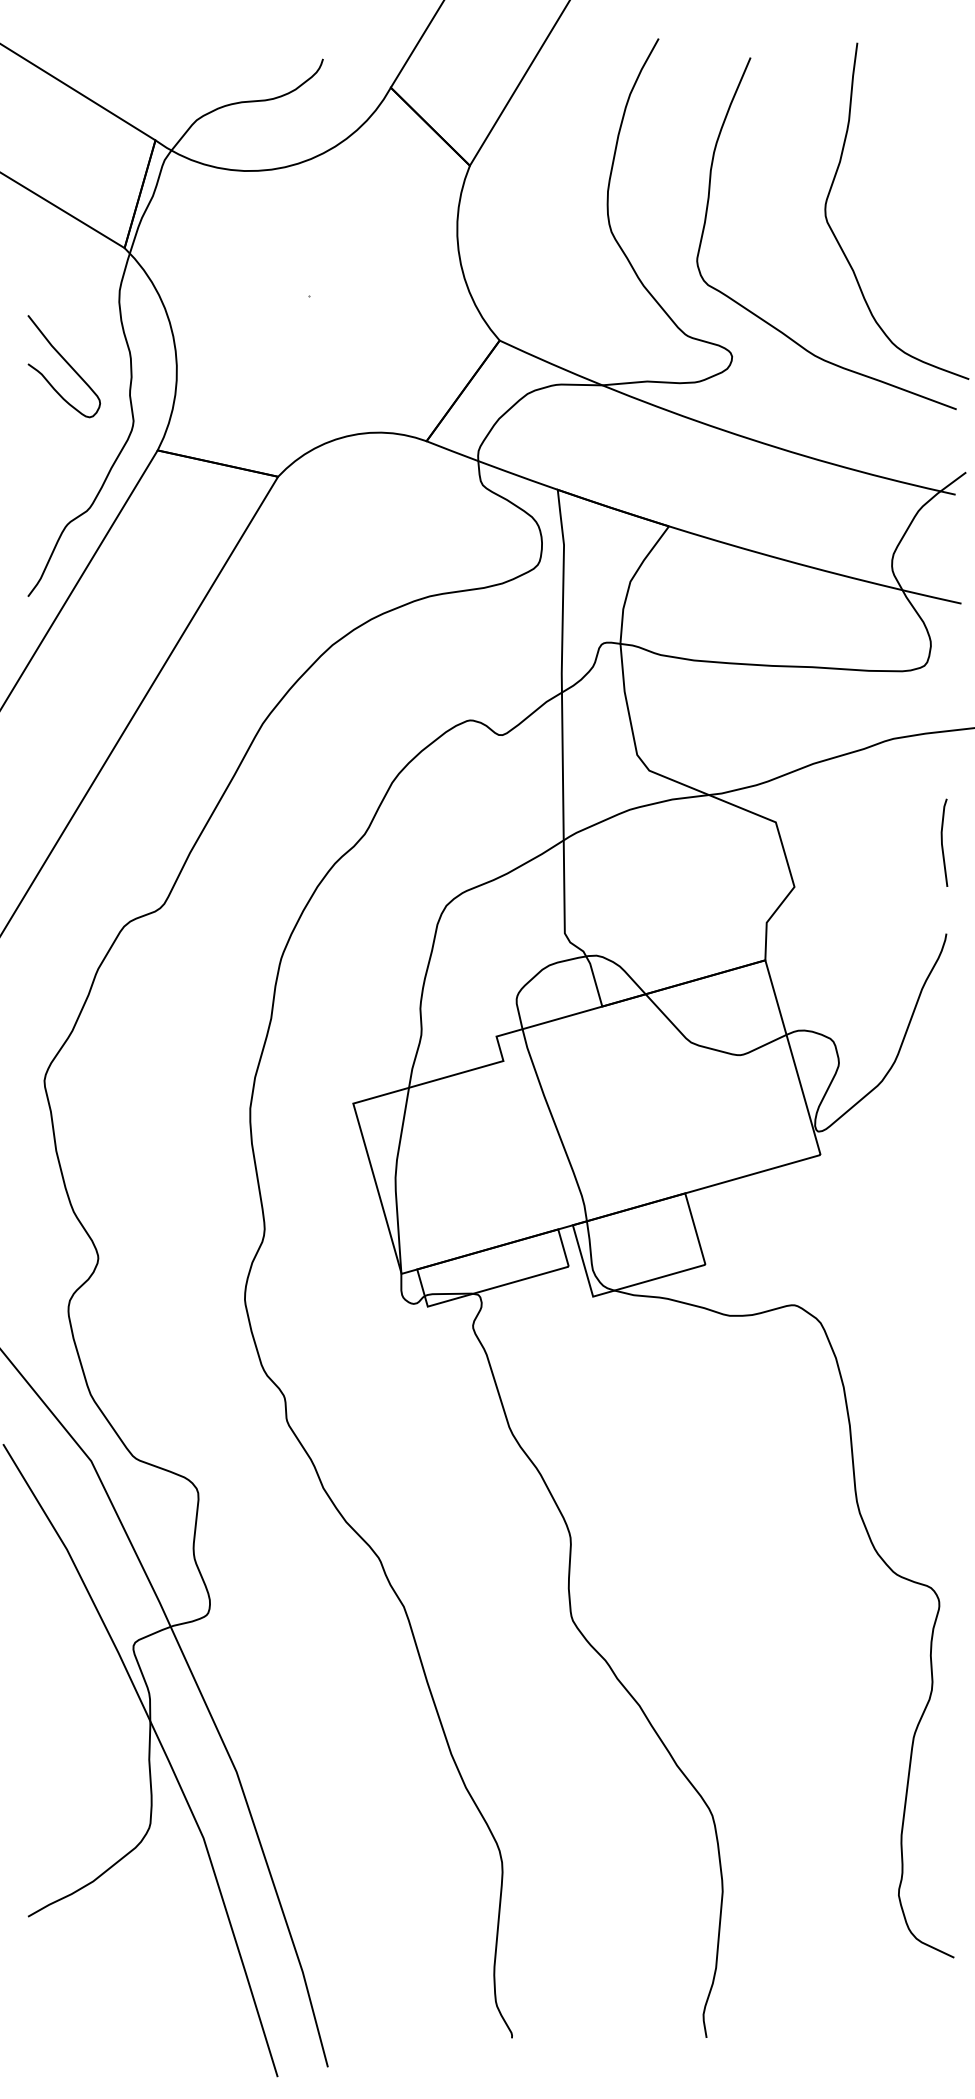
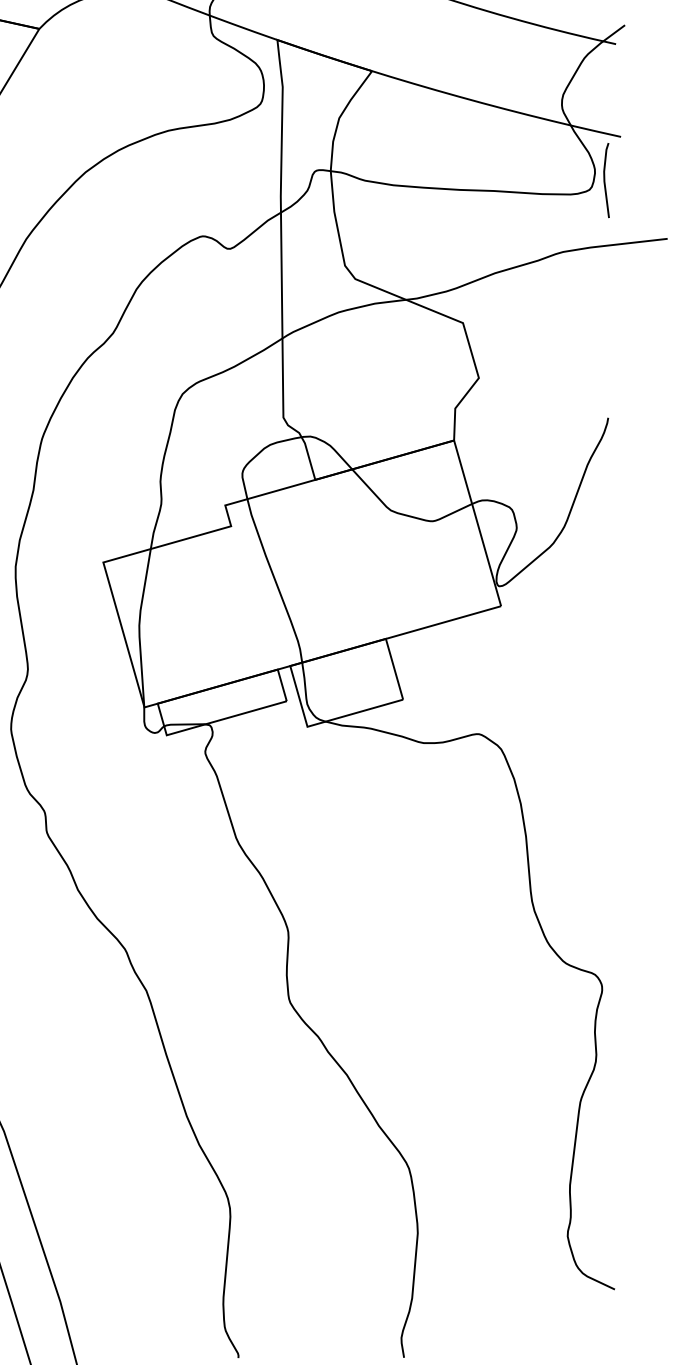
line: (942, 842) -> (604, 180), moved

